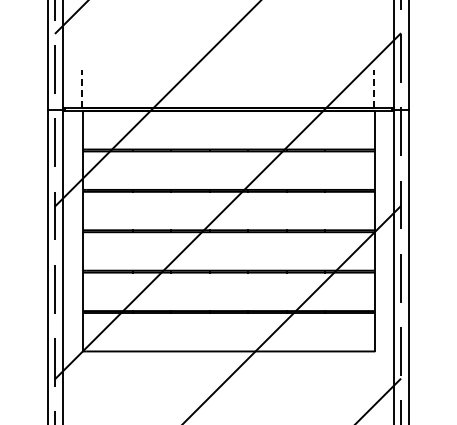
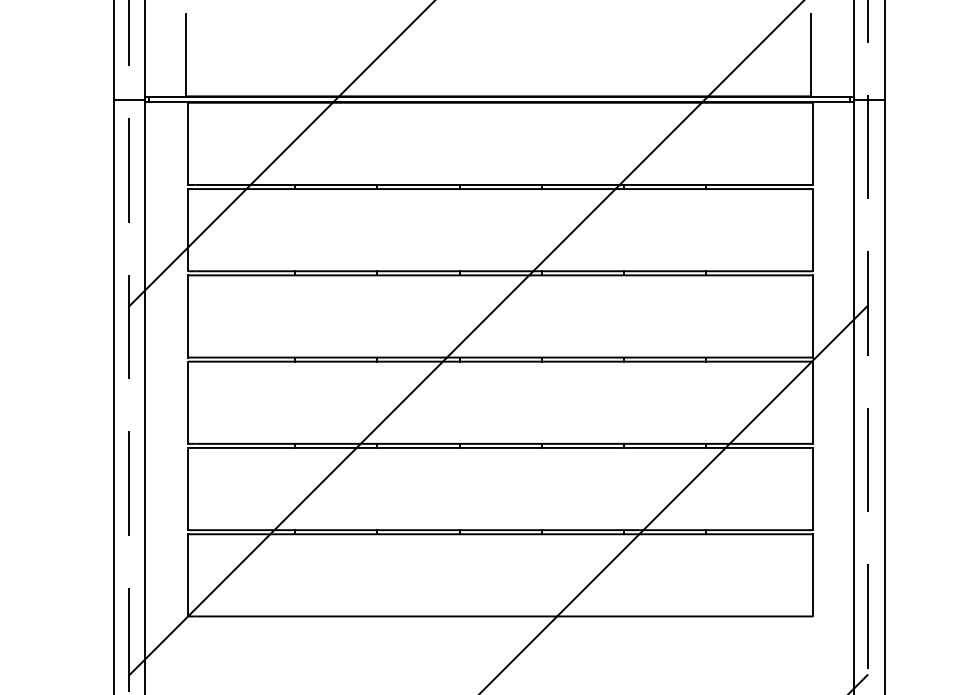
line: (81, 88) -> (185, 54), dashed -> solid
line: (374, 88) -> (811, 54), dashed -> solid

